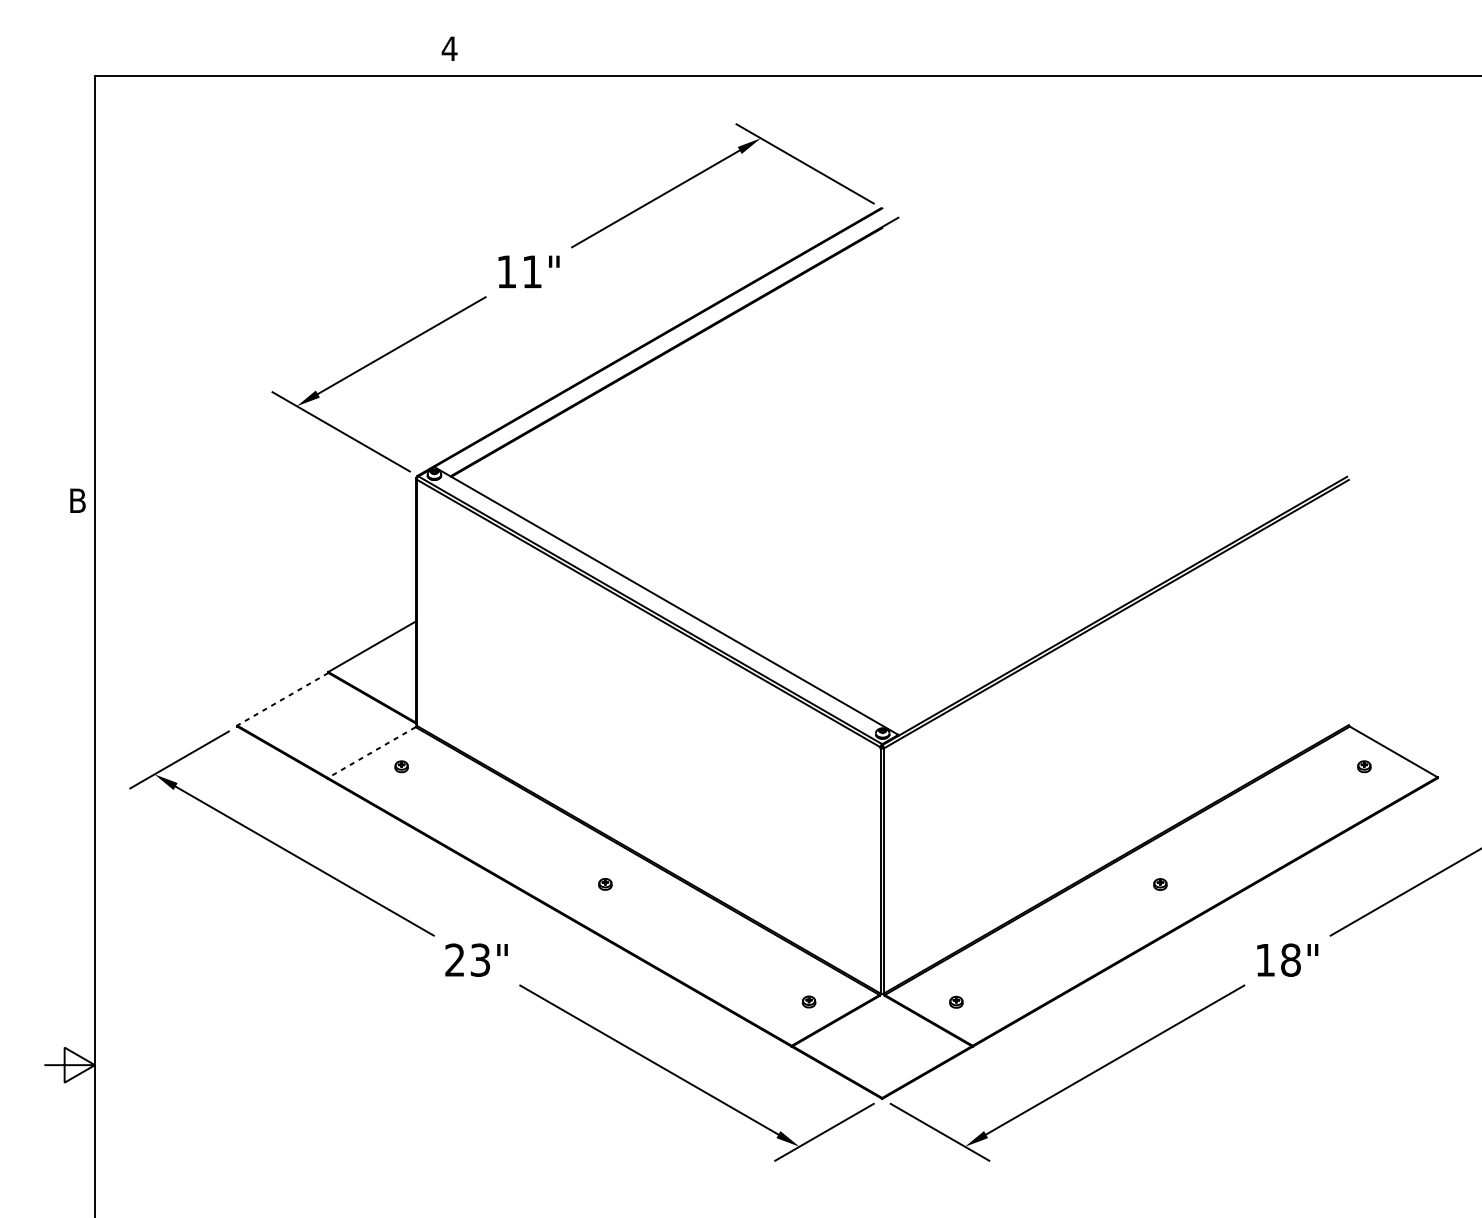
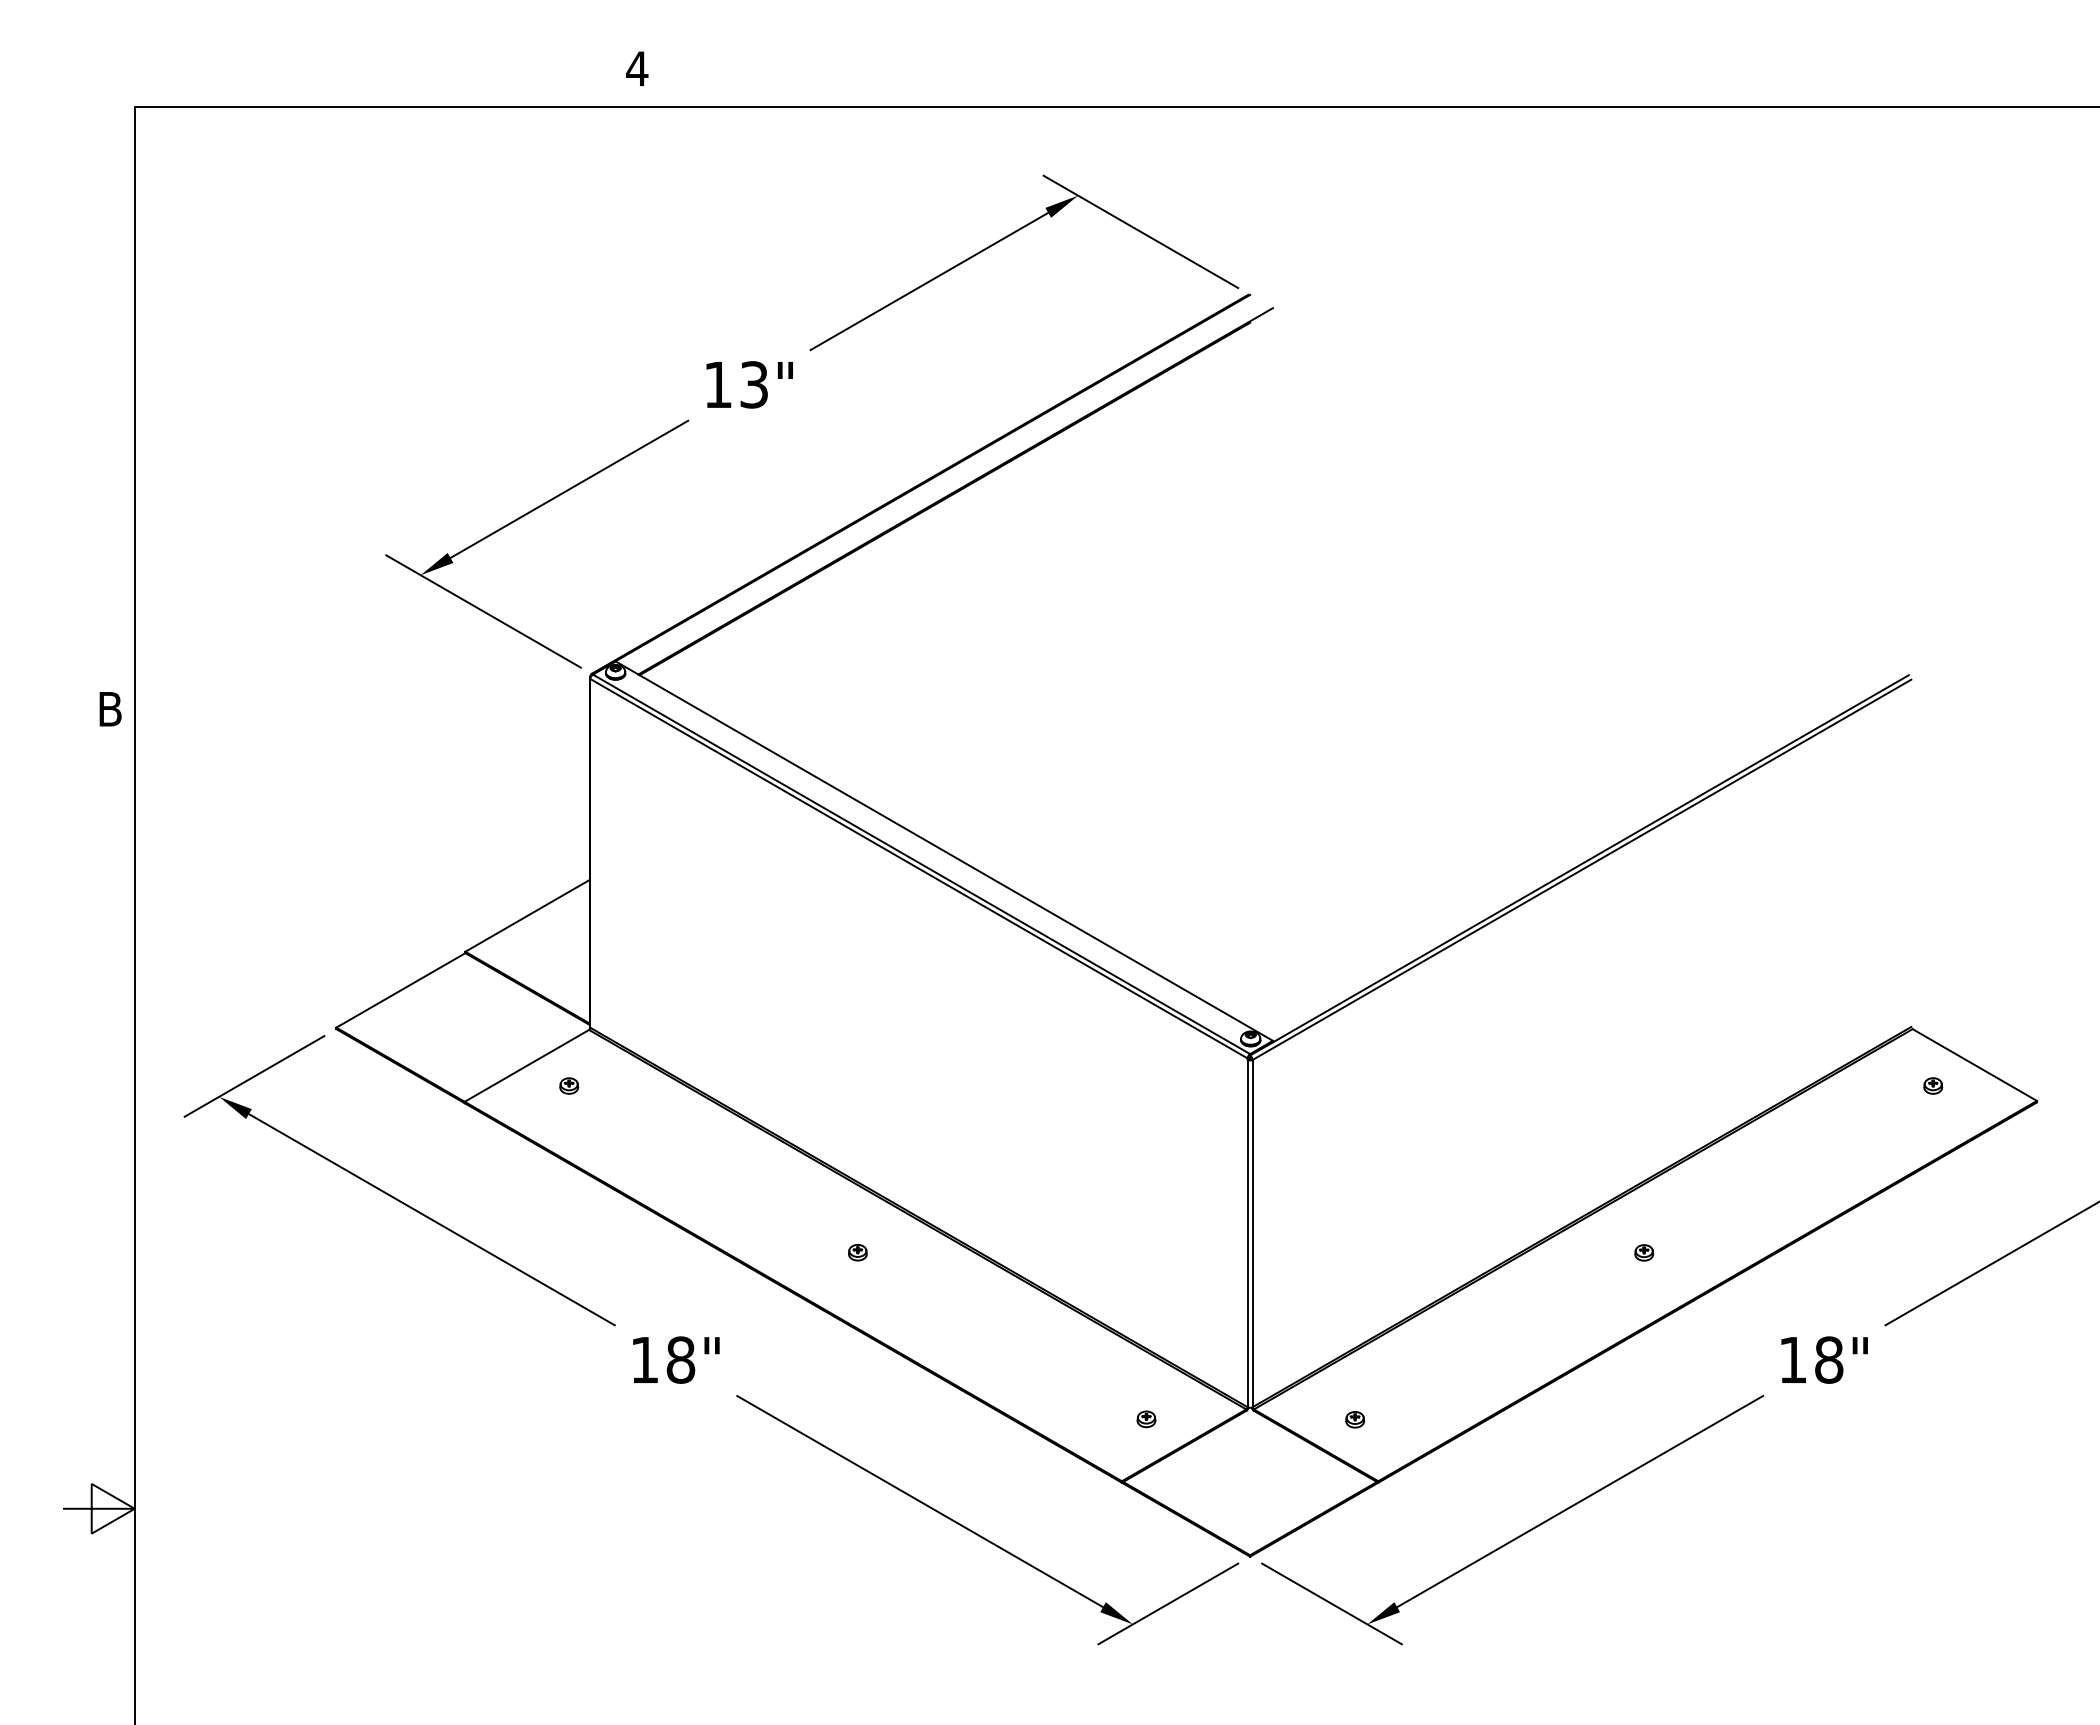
text: (531, 271) -> (753, 384), 11" -> 13"
line: (282, 699) -> (400, 990), dashed -> solid
line: (371, 752) -> (526, 1065), dashed -> solid
text: (468, 959) -> (663, 1359), 23" -> 18"

